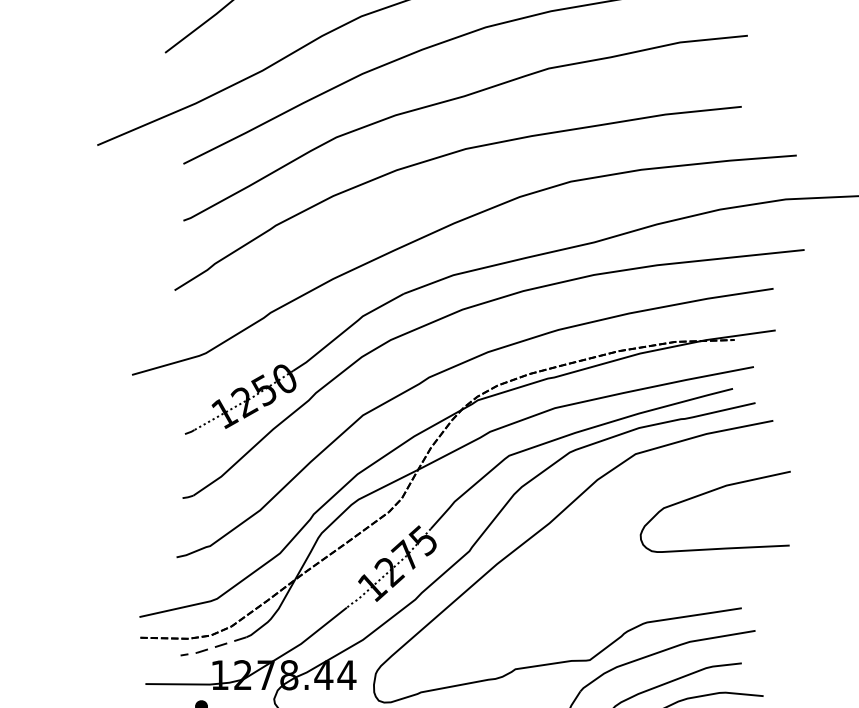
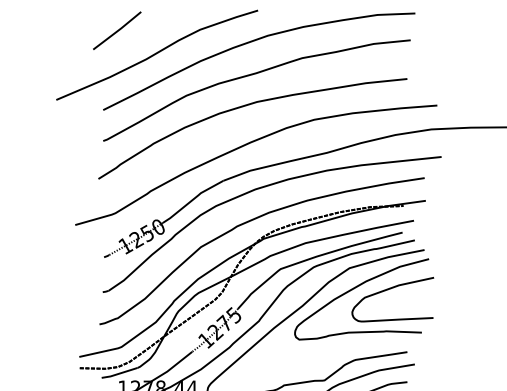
curve: (644, 493) -> (354, 289), added
line: (211, 647) -> (118, 373), dashed -> solid

